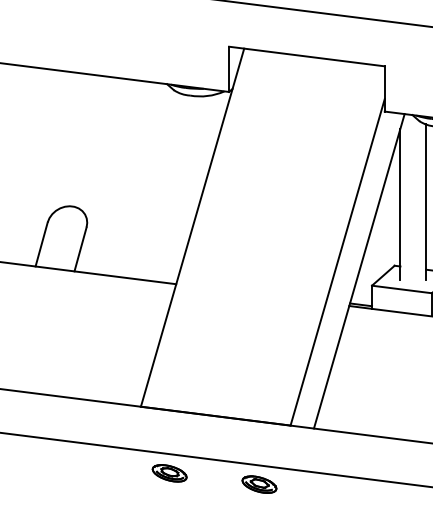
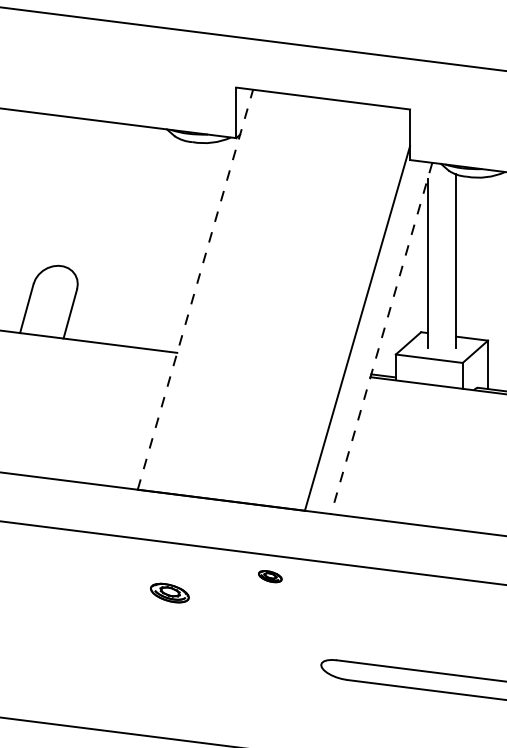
line: (192, 227) -> (195, 289), solid -> dashed
line: (359, 271) -> (381, 338), solid -> dashed
part: (169, 472) -> (169, 592), moved
part: (259, 484) -> (270, 576), size x0.6

